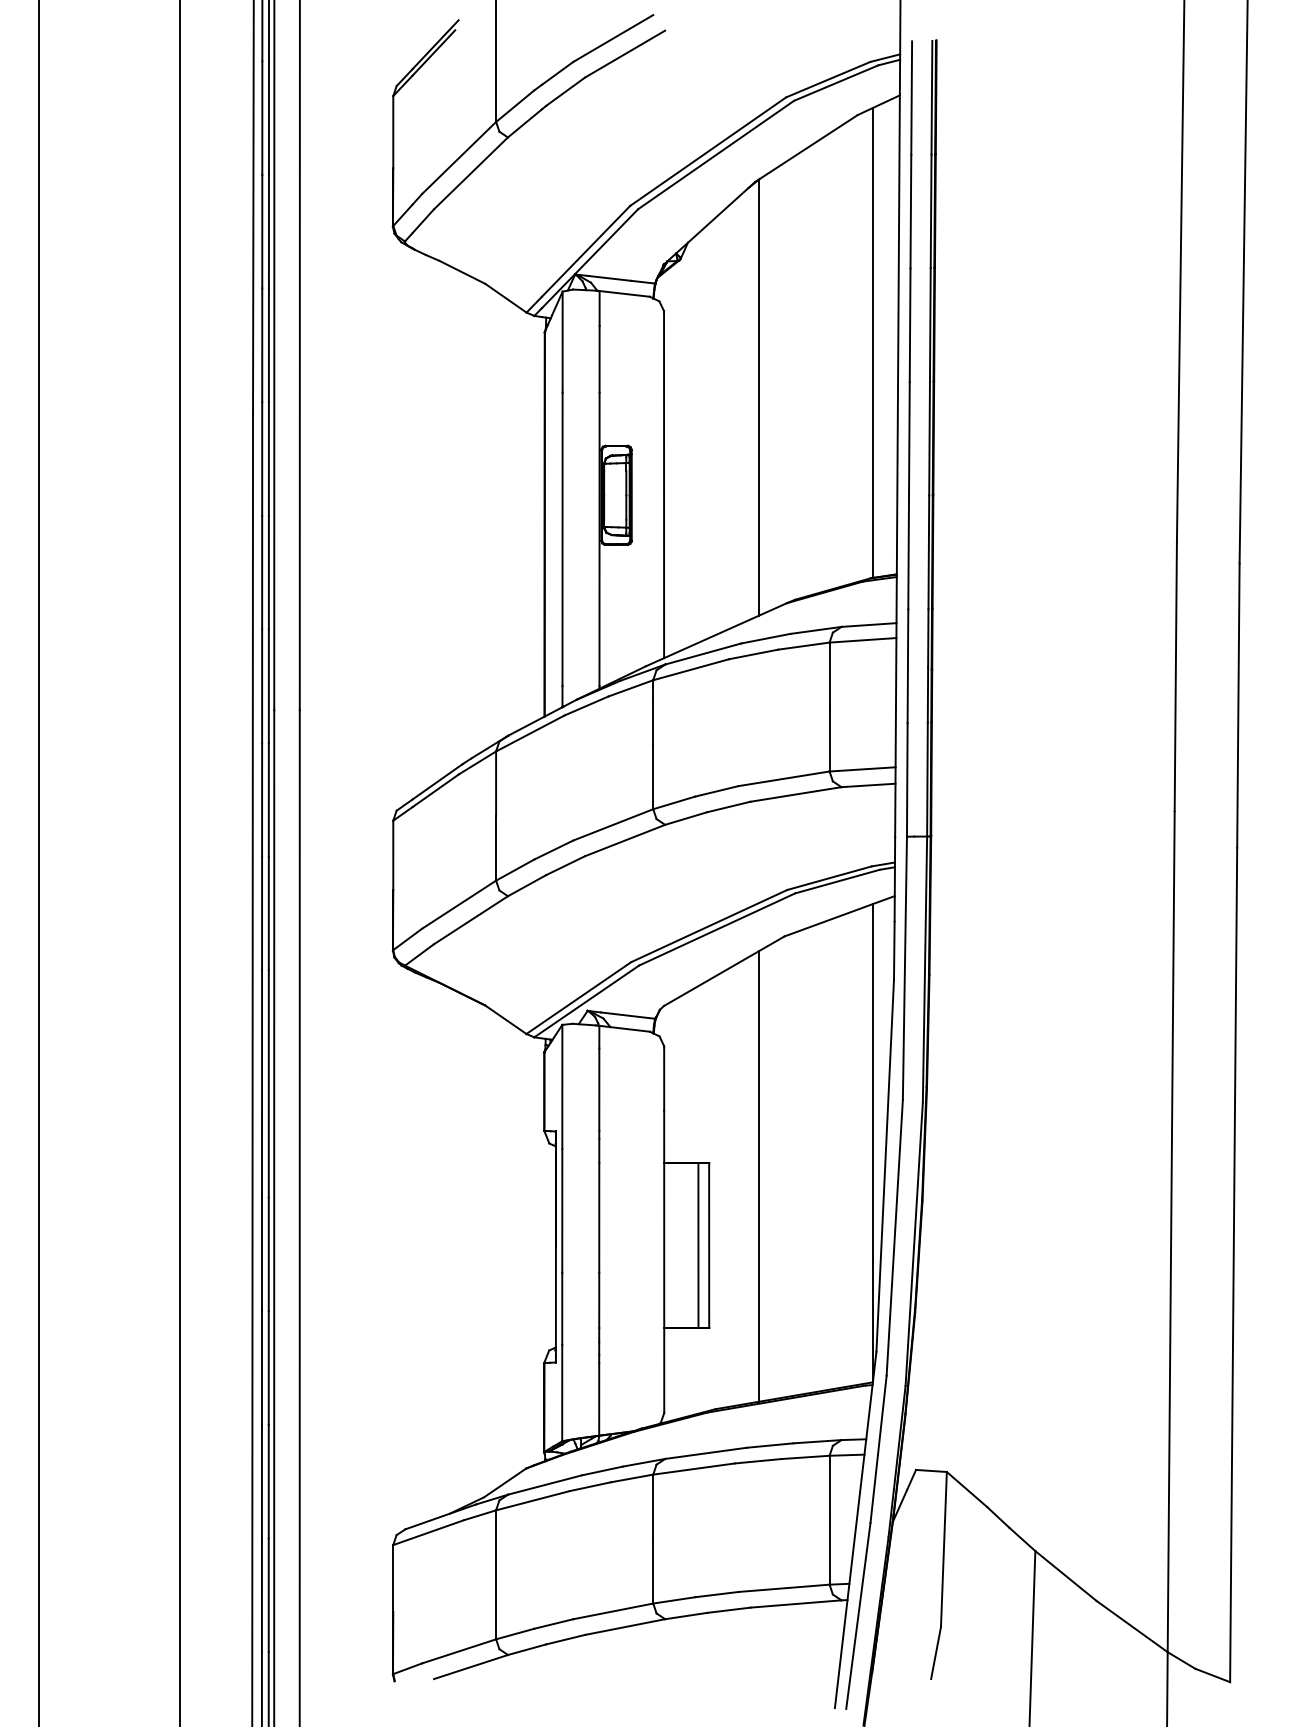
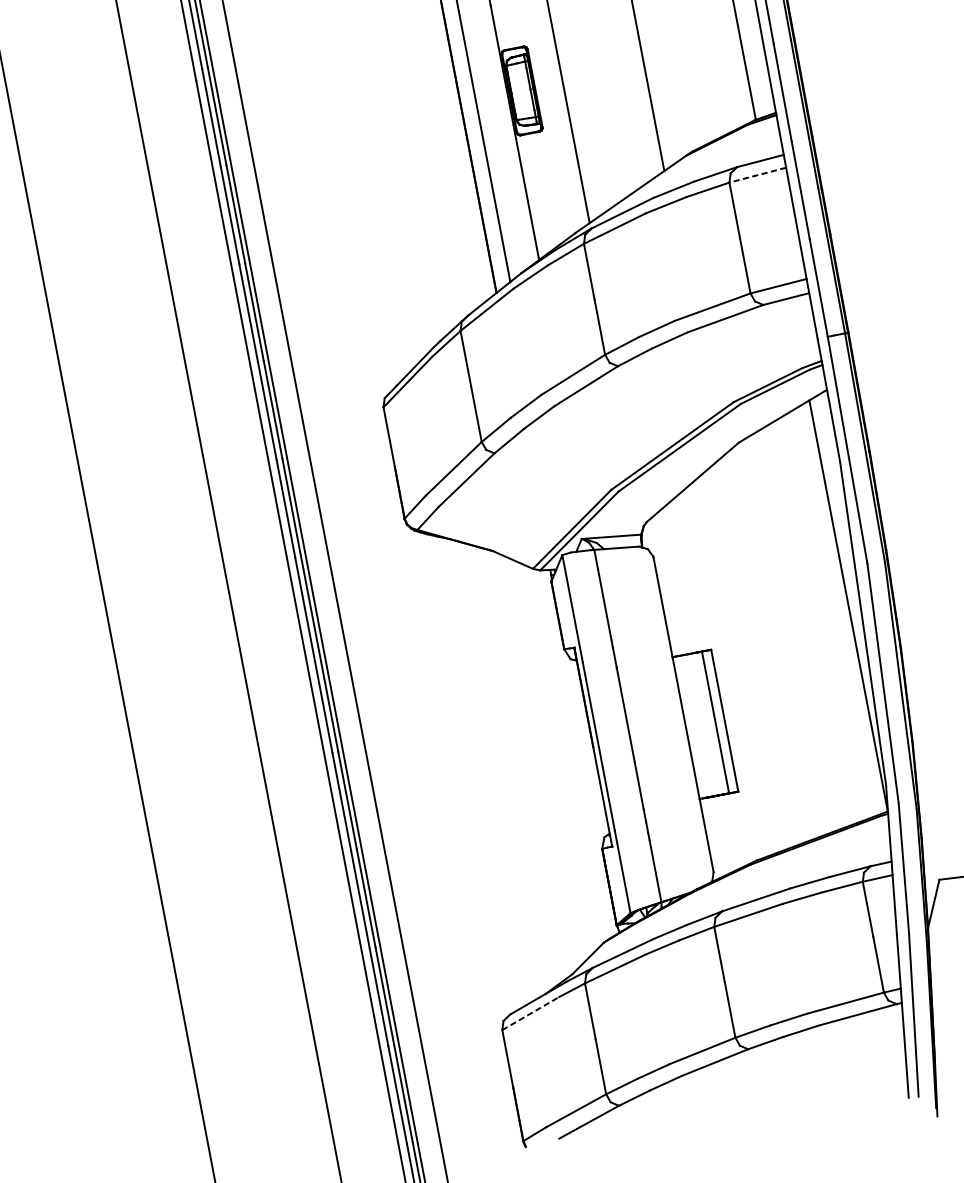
line: (862, 640) -> (757, 175), solid -> dashed
line: (759, 1176) -> (756, 653), removed
line: (428, 1532) -> (530, 1013), solid -> dashed

